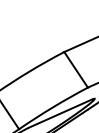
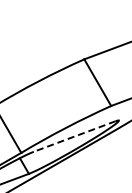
line: (60, 113) -> (74, 136), solid -> dashed

